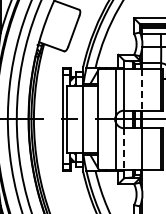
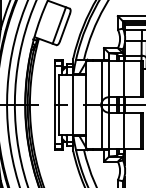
line: (67, 28) -> (59, 25), added
line: (141, 90) -> (124, 79), dashed -> solid
line: (124, 148) -> (109, 130), dashed -> solid

